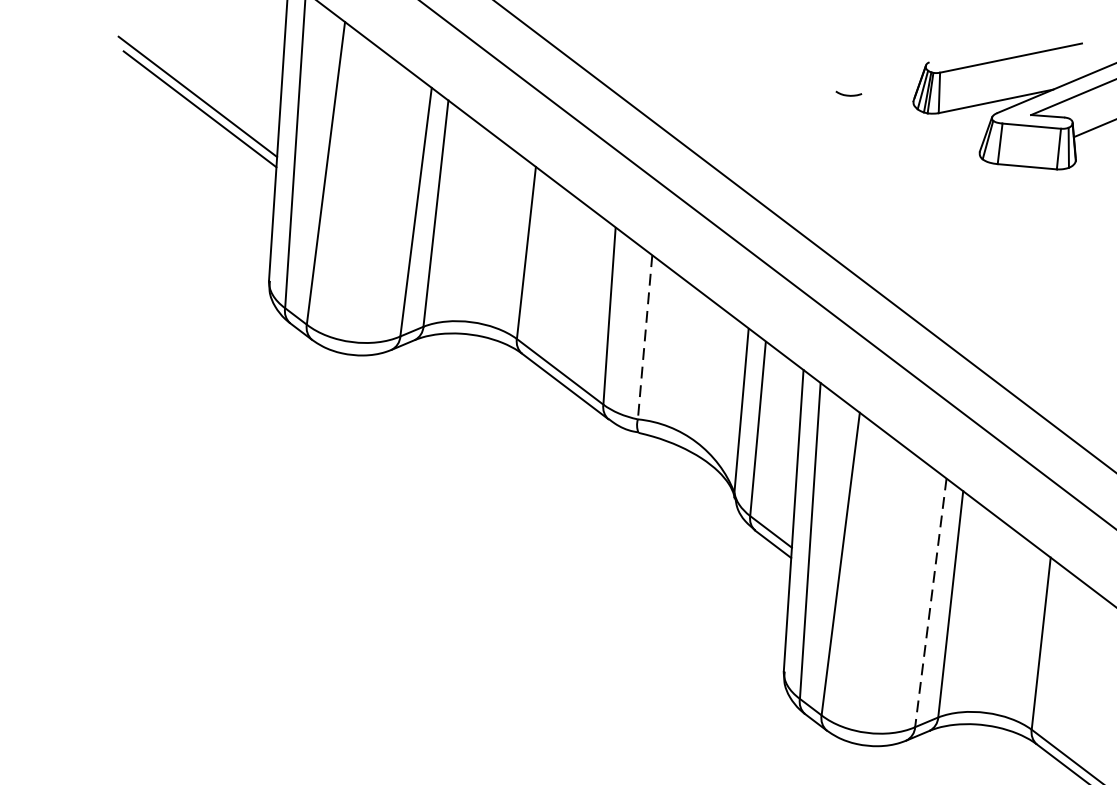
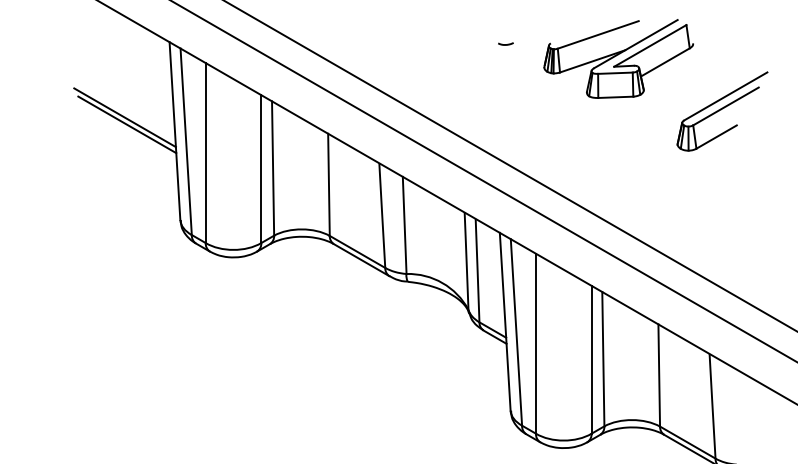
curve: (847, 94) -> (505, 44), moved
line: (644, 337) -> (404, 225), dashed -> solid
line: (930, 602) -> (591, 359), dashed -> solid

